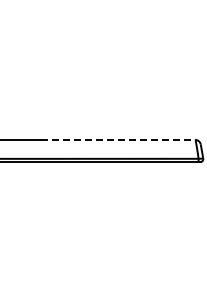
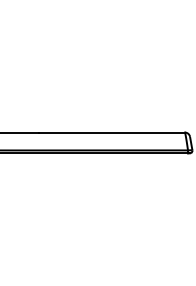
line: (118, 139) -> (112, 132), dashed -> solid

